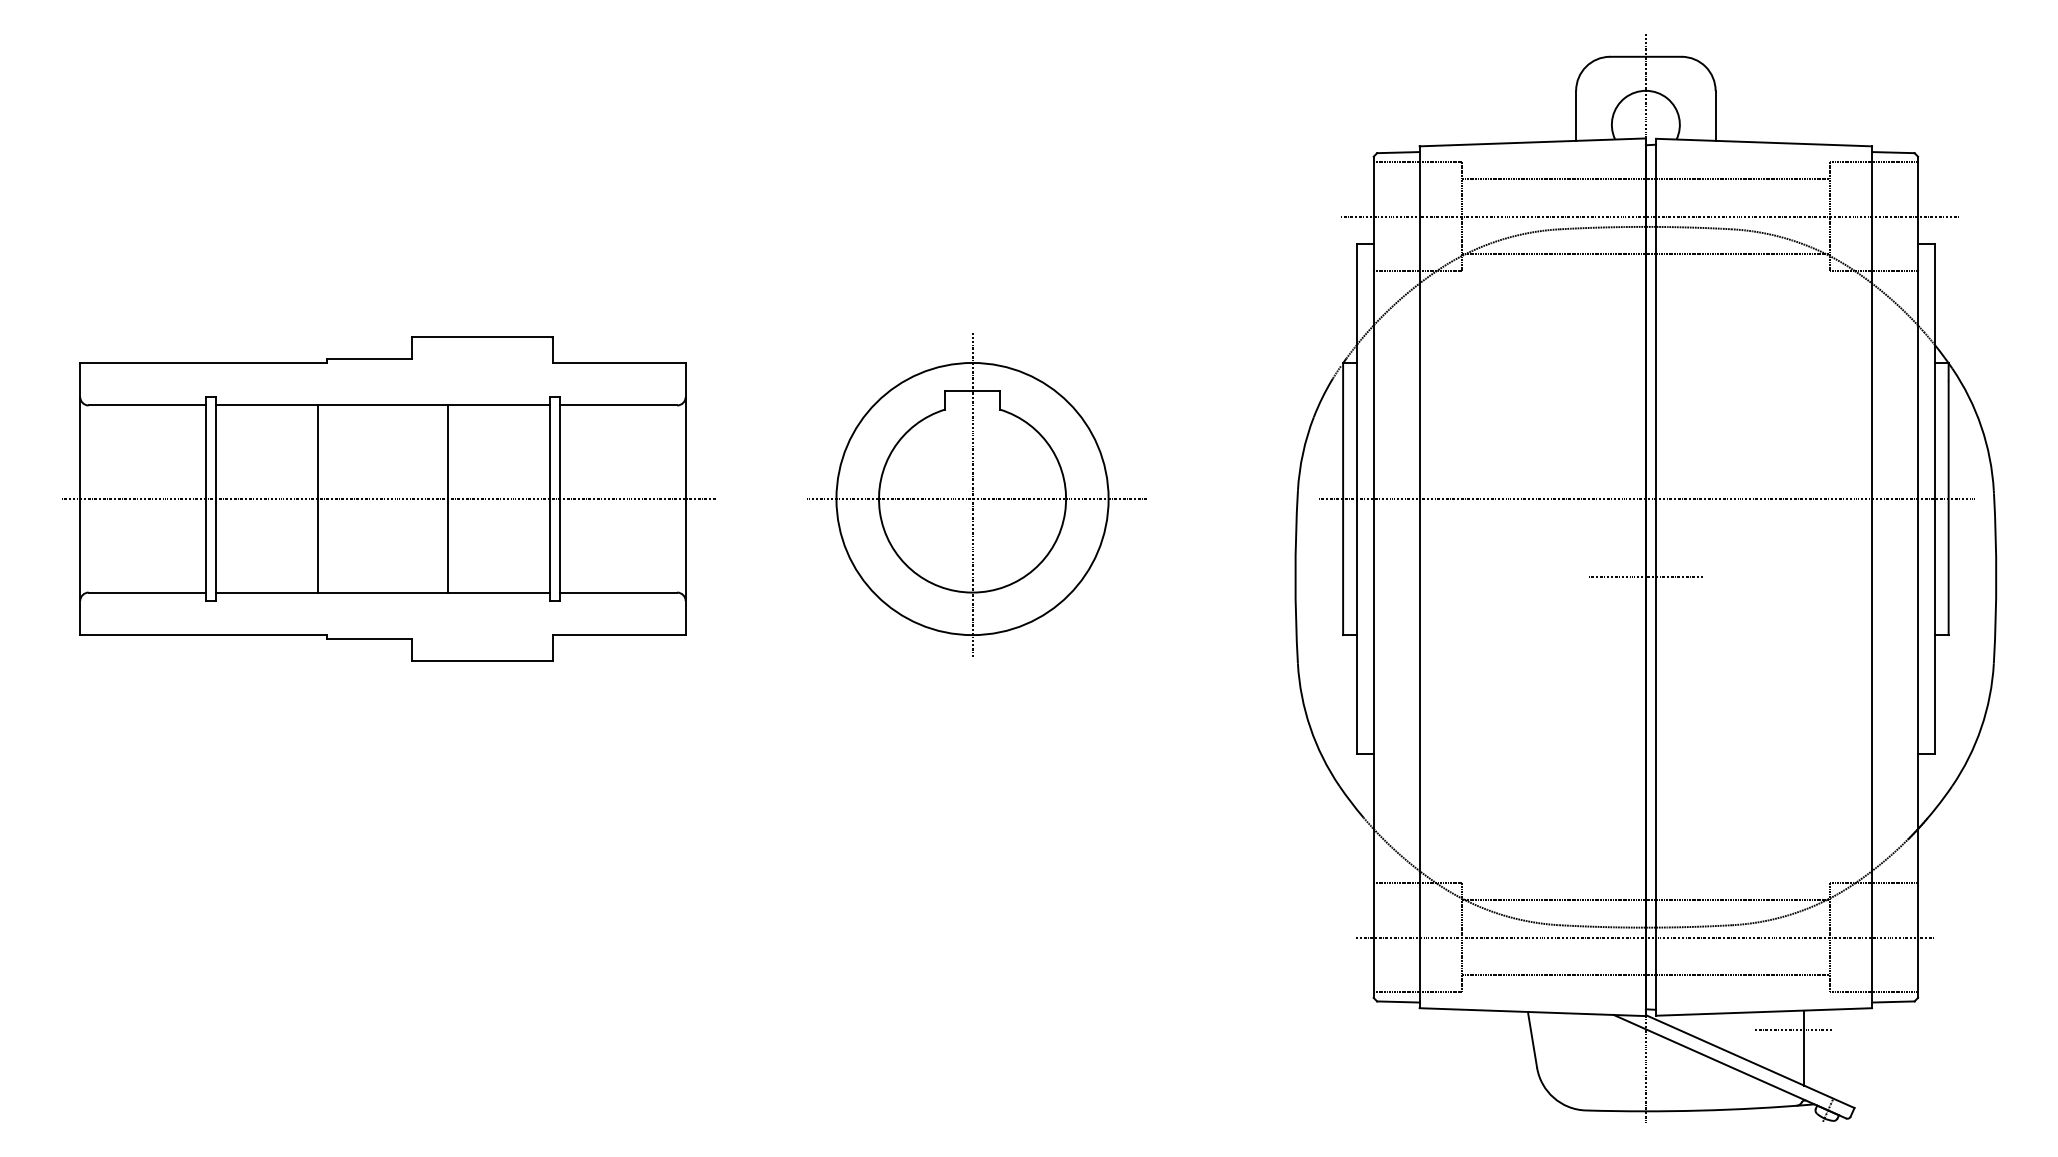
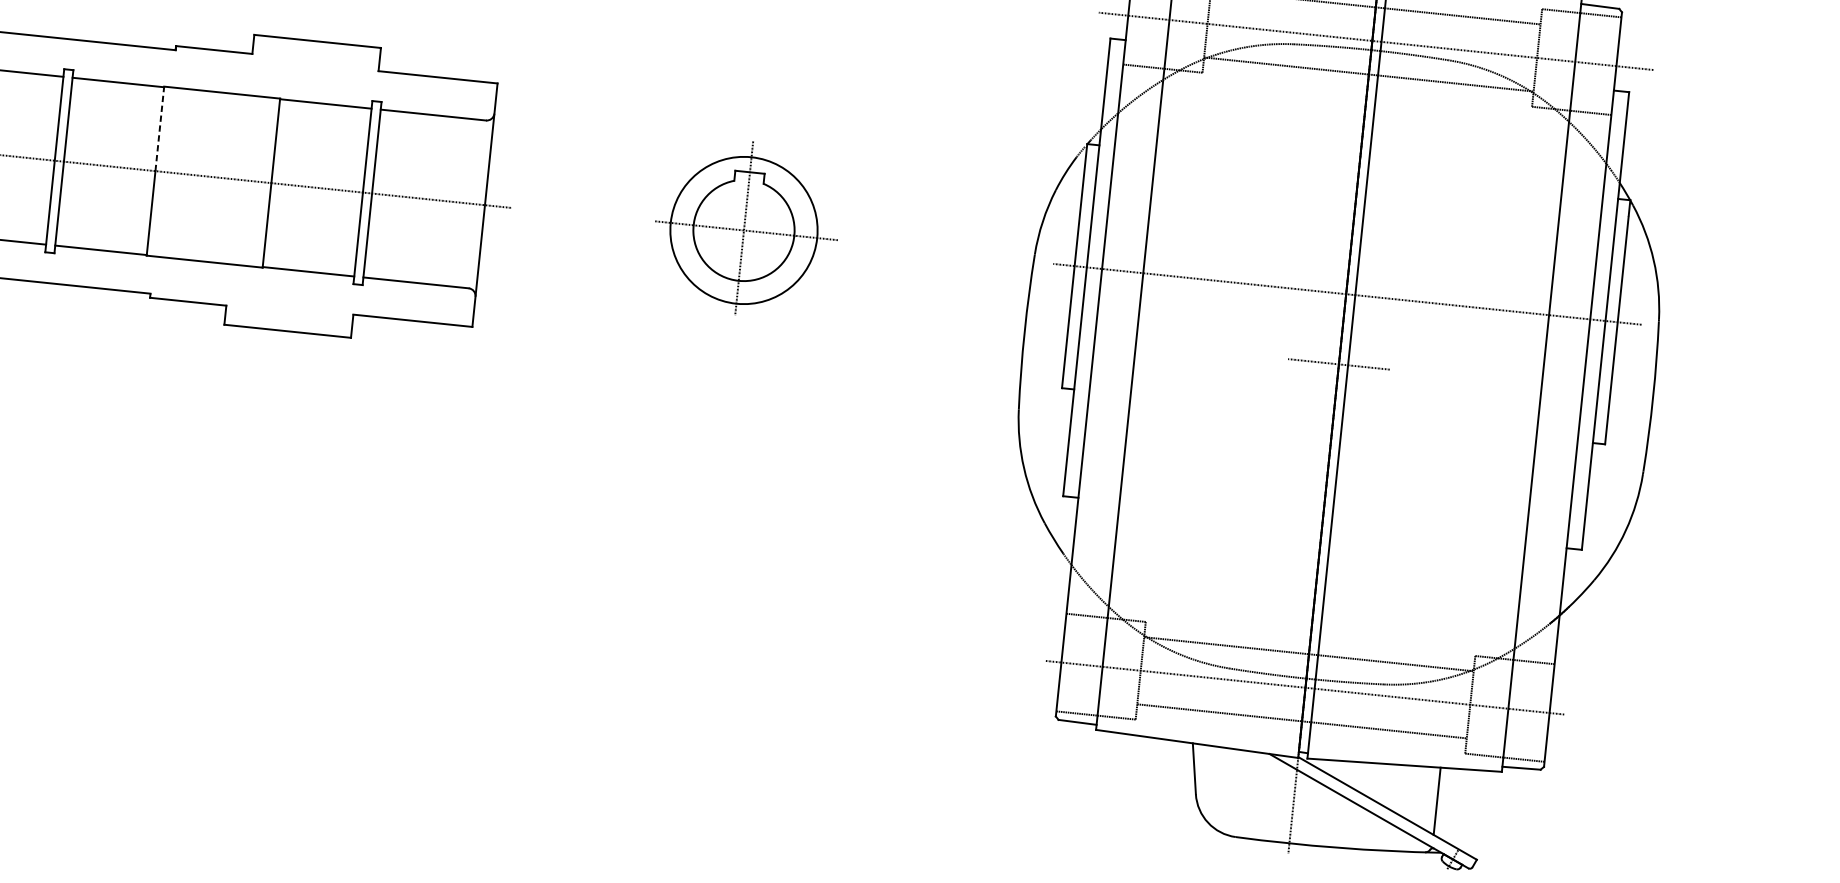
line: (318, 451) -> (160, 128), solid -> dashed
part: (976, 494) -> (746, 228), size x0.6
line: (1793, 1029) -> (1429, 783), removed

